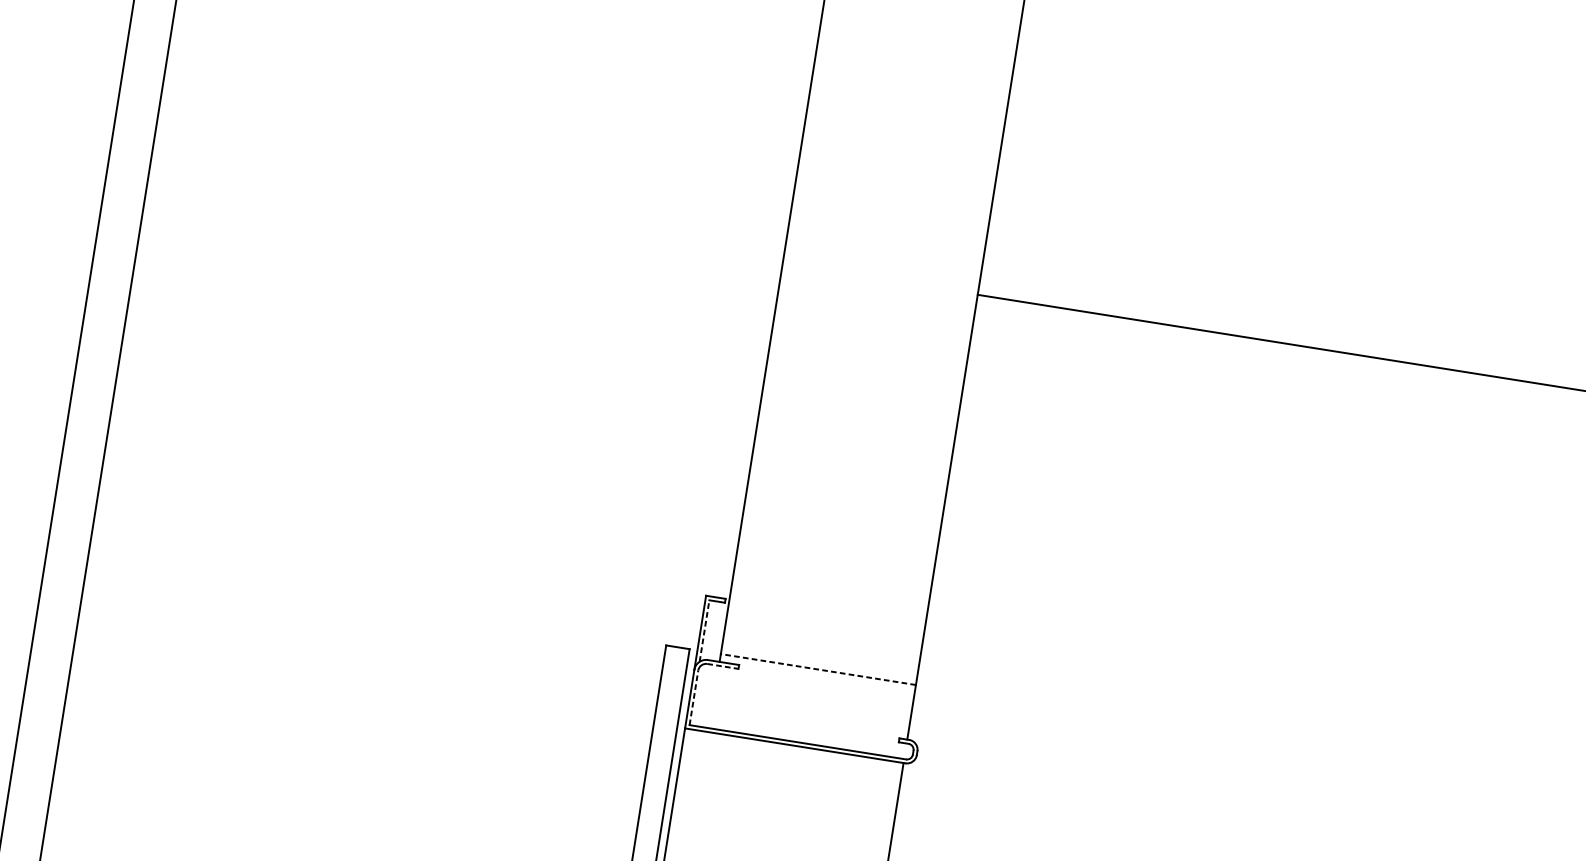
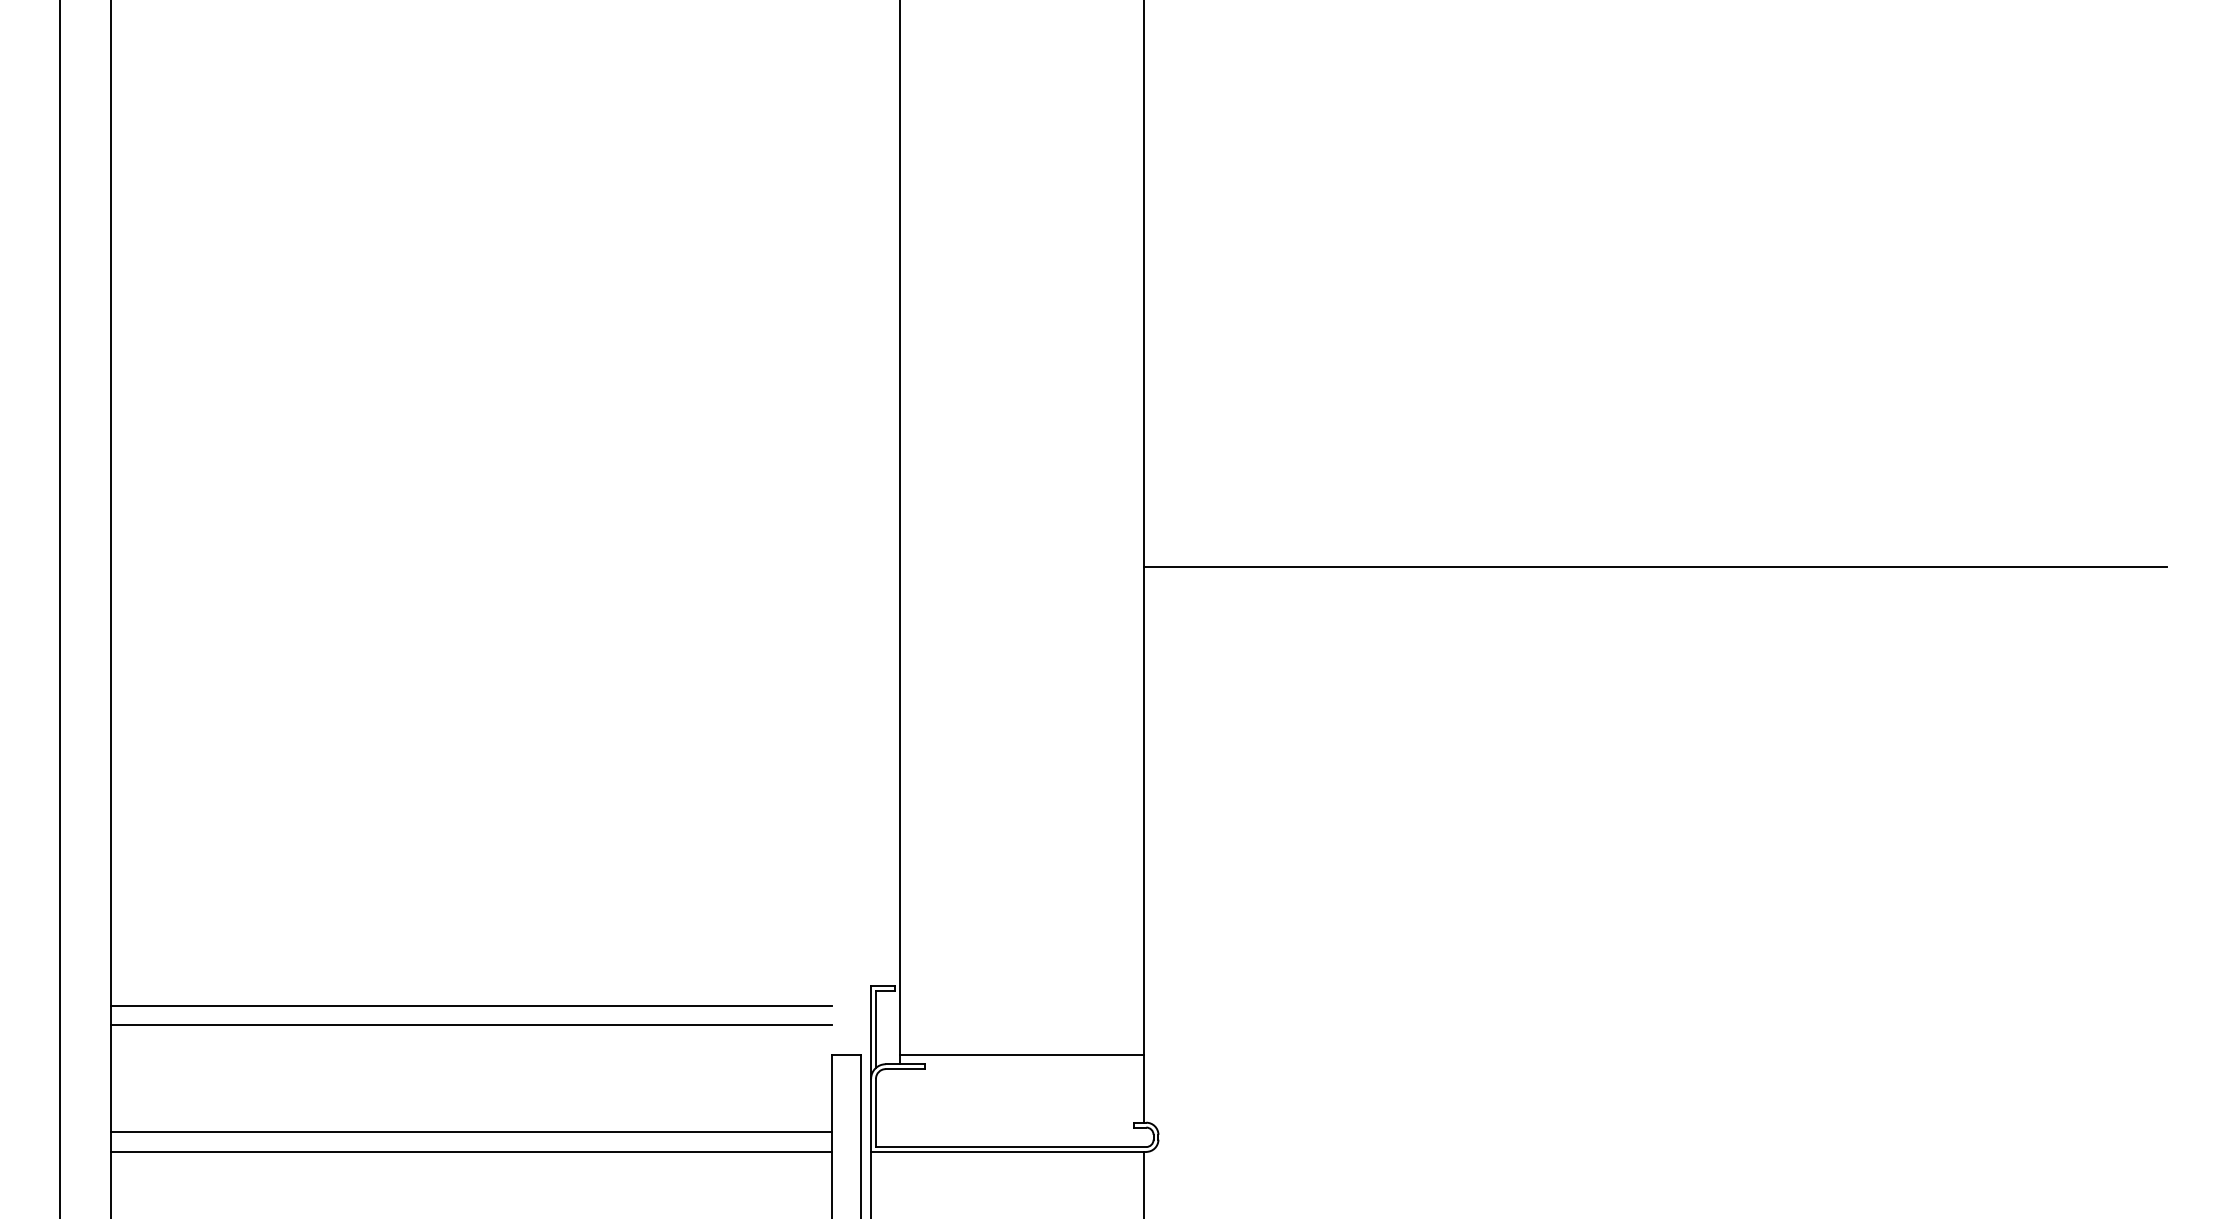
line: (383, 560) -> (471, 1005), added
line: (381, 576) -> (471, 1025), added
line: (704, 630) -> (875, 1029), dashed -> solid
line: (367, 662) -> (471, 1132), added
line: (723, 666) -> (905, 1069), dashed -> solid
line: (818, 669) -> (1022, 1054), dashed -> solid
line: (365, 677) -> (471, 1151), added
line: (693, 697) -> (875, 1112), dashed -> solid

